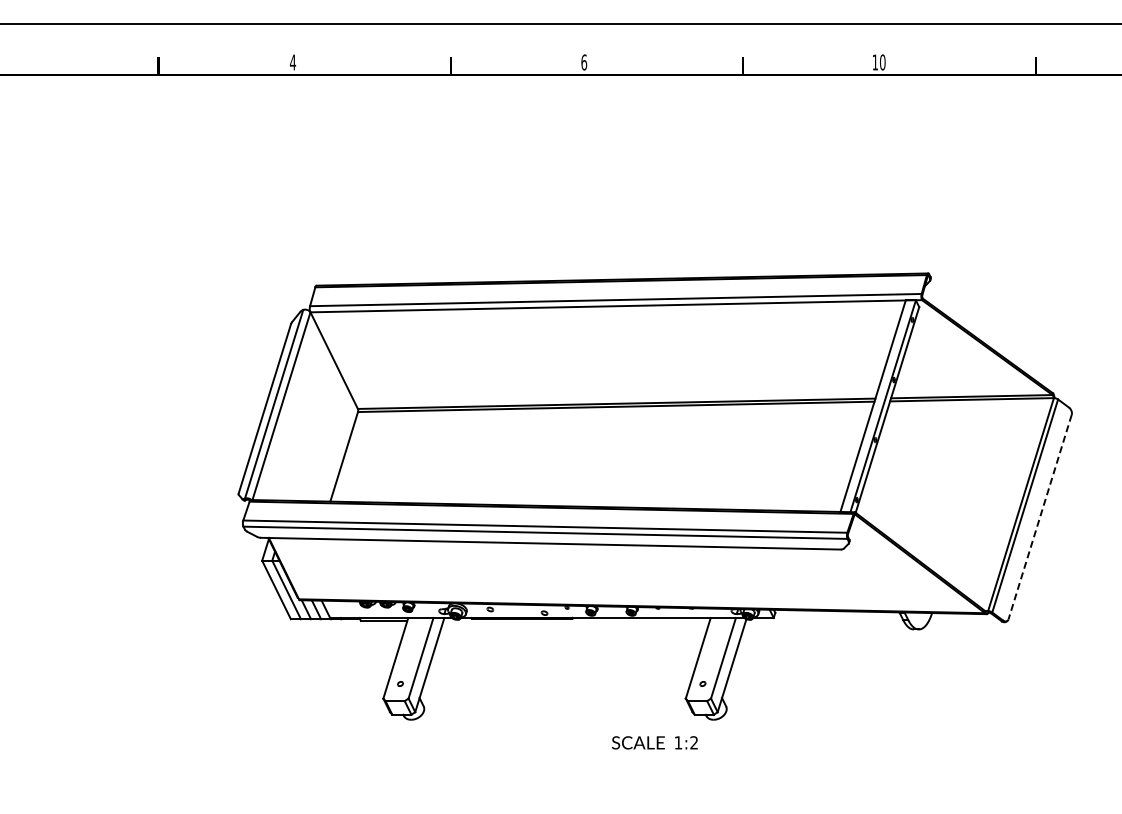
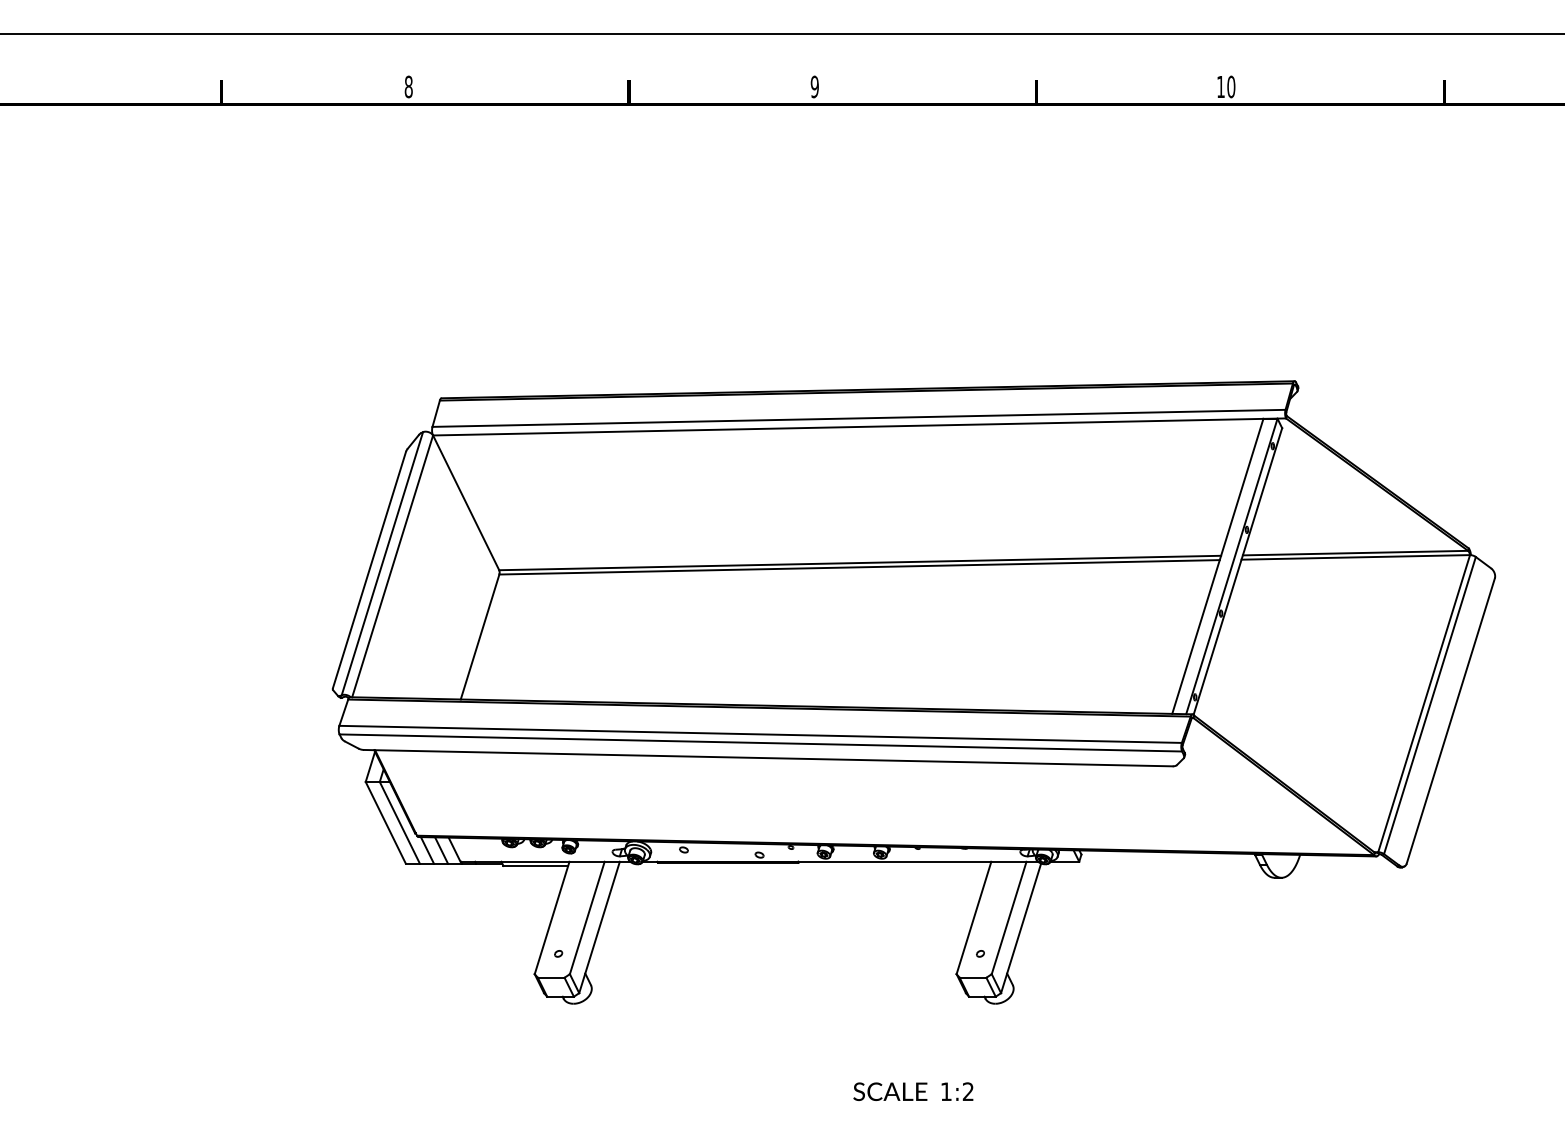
text: (293, 62) -> (409, 86), 4 -> 8
text: (584, 62) -> (815, 86), 6 -> 9
line: (1040, 517) -> (1451, 721), dashed -> solid
text: (654, 742) -> (912, 1091), moved

